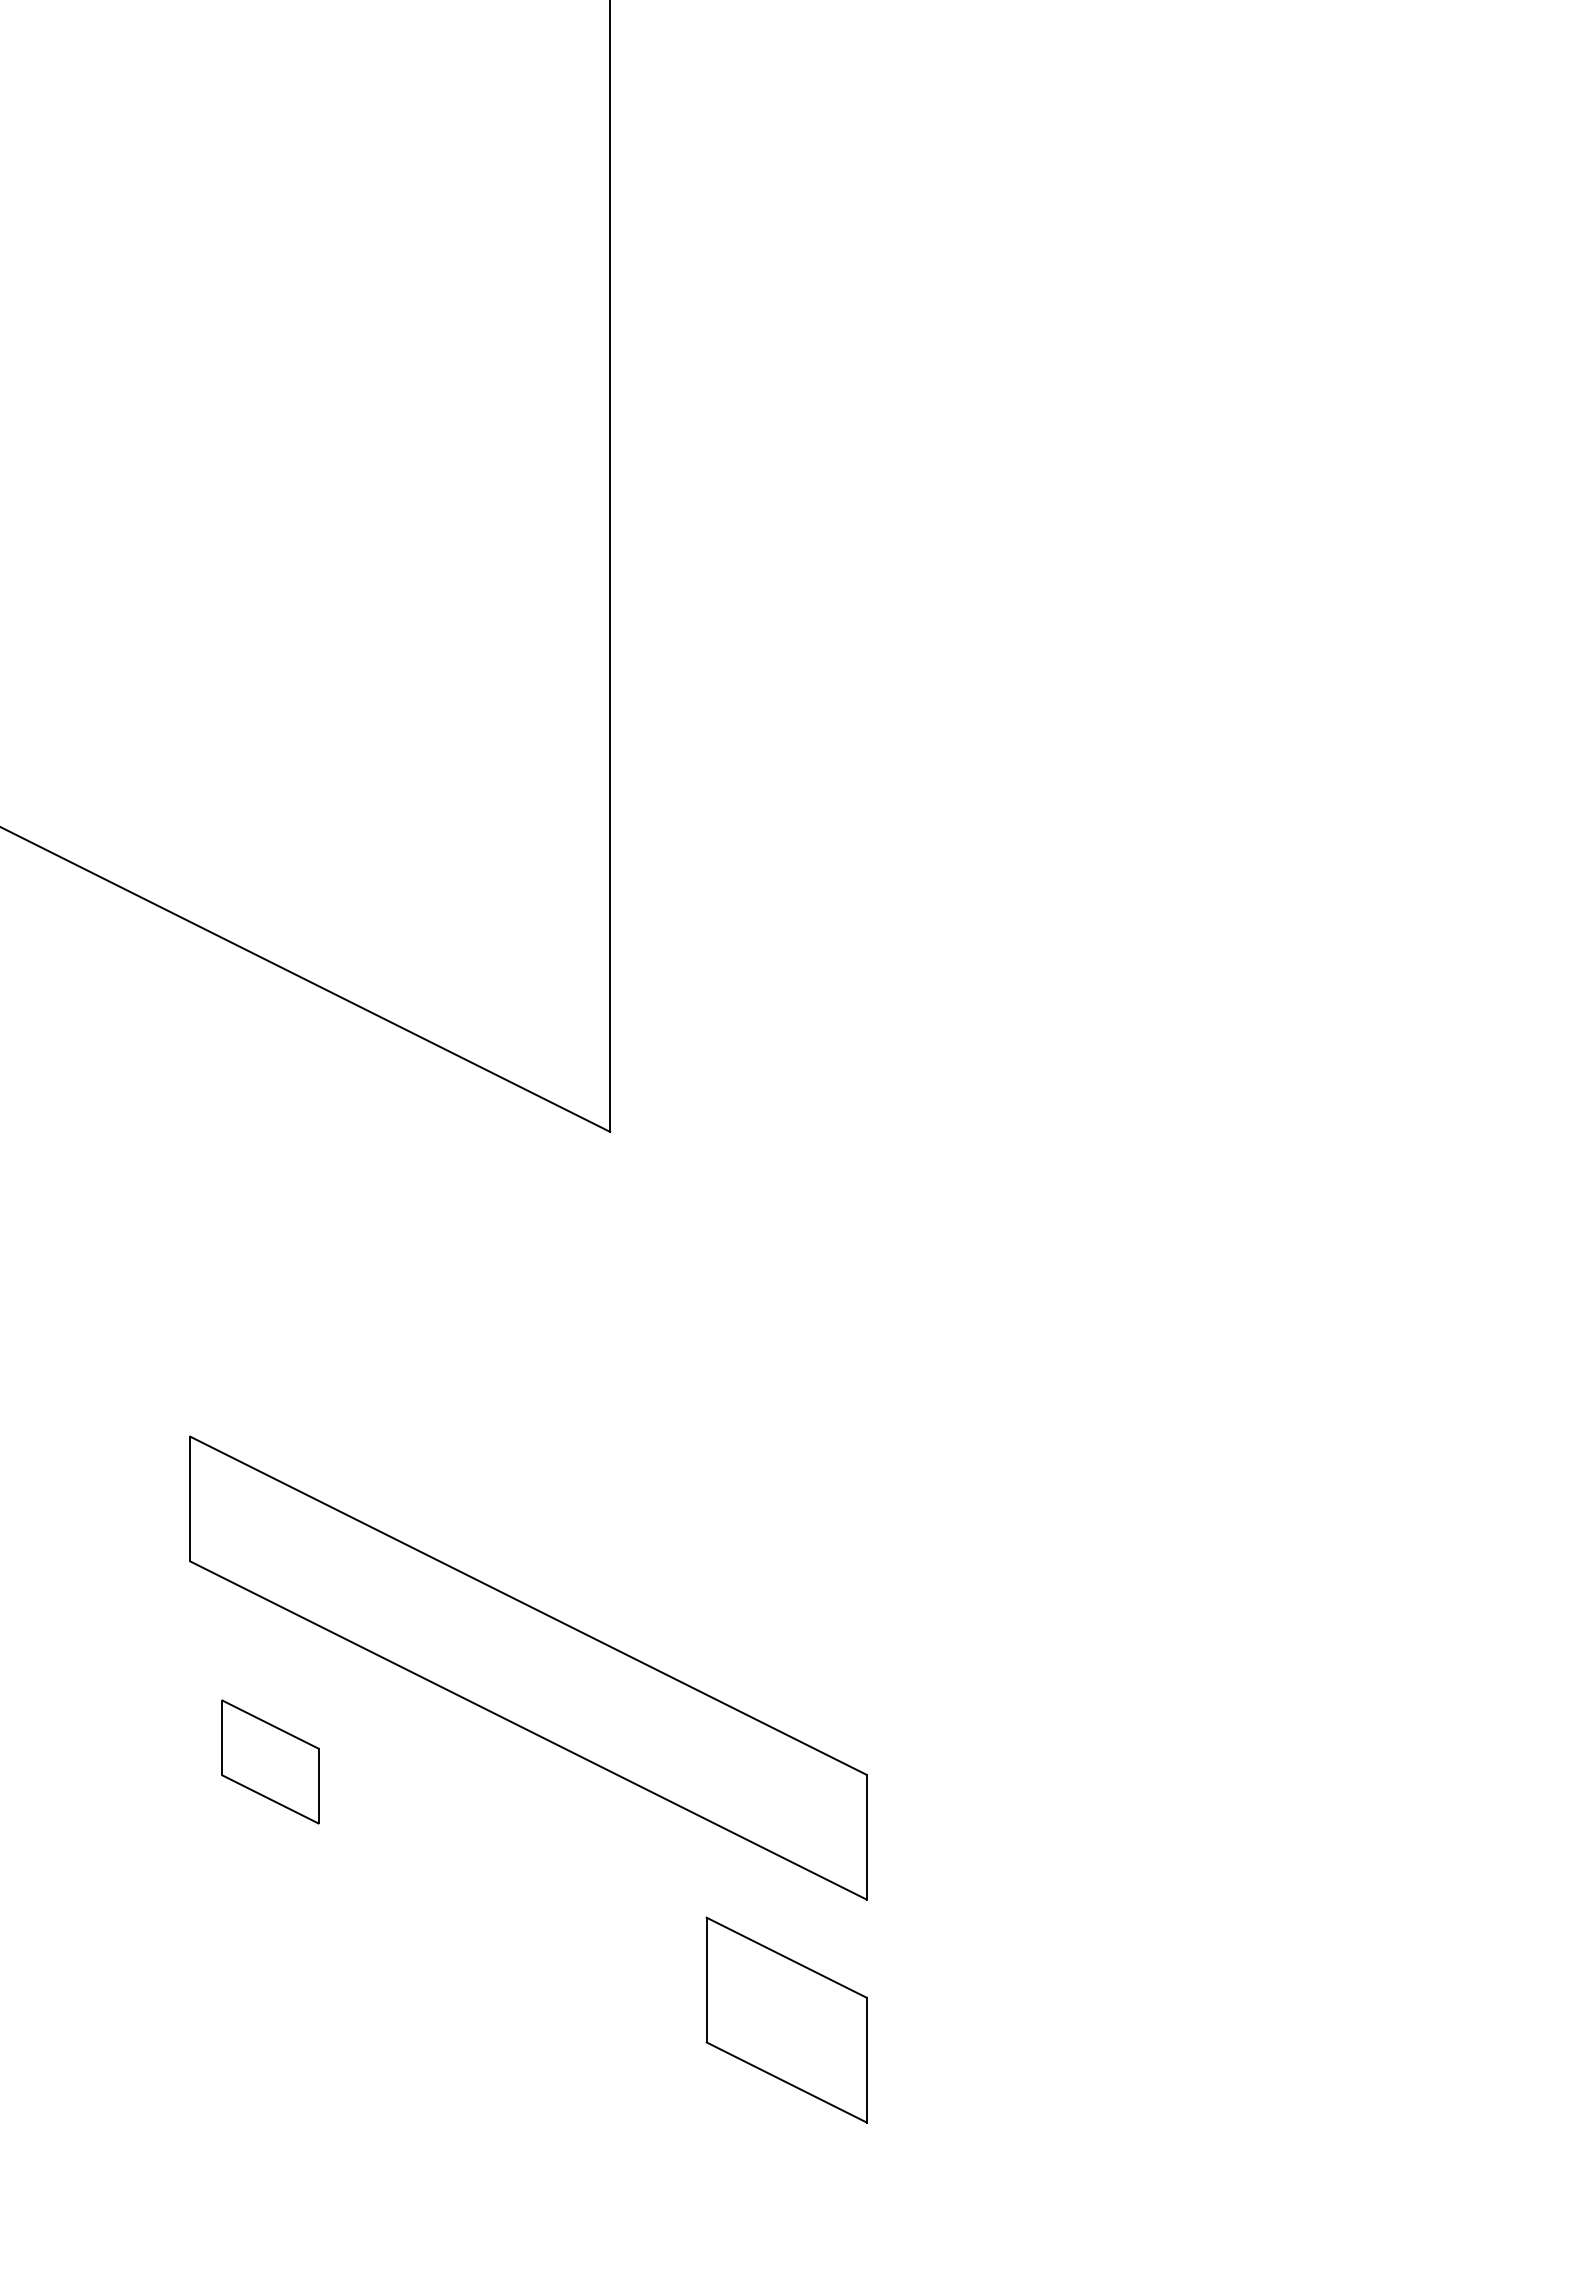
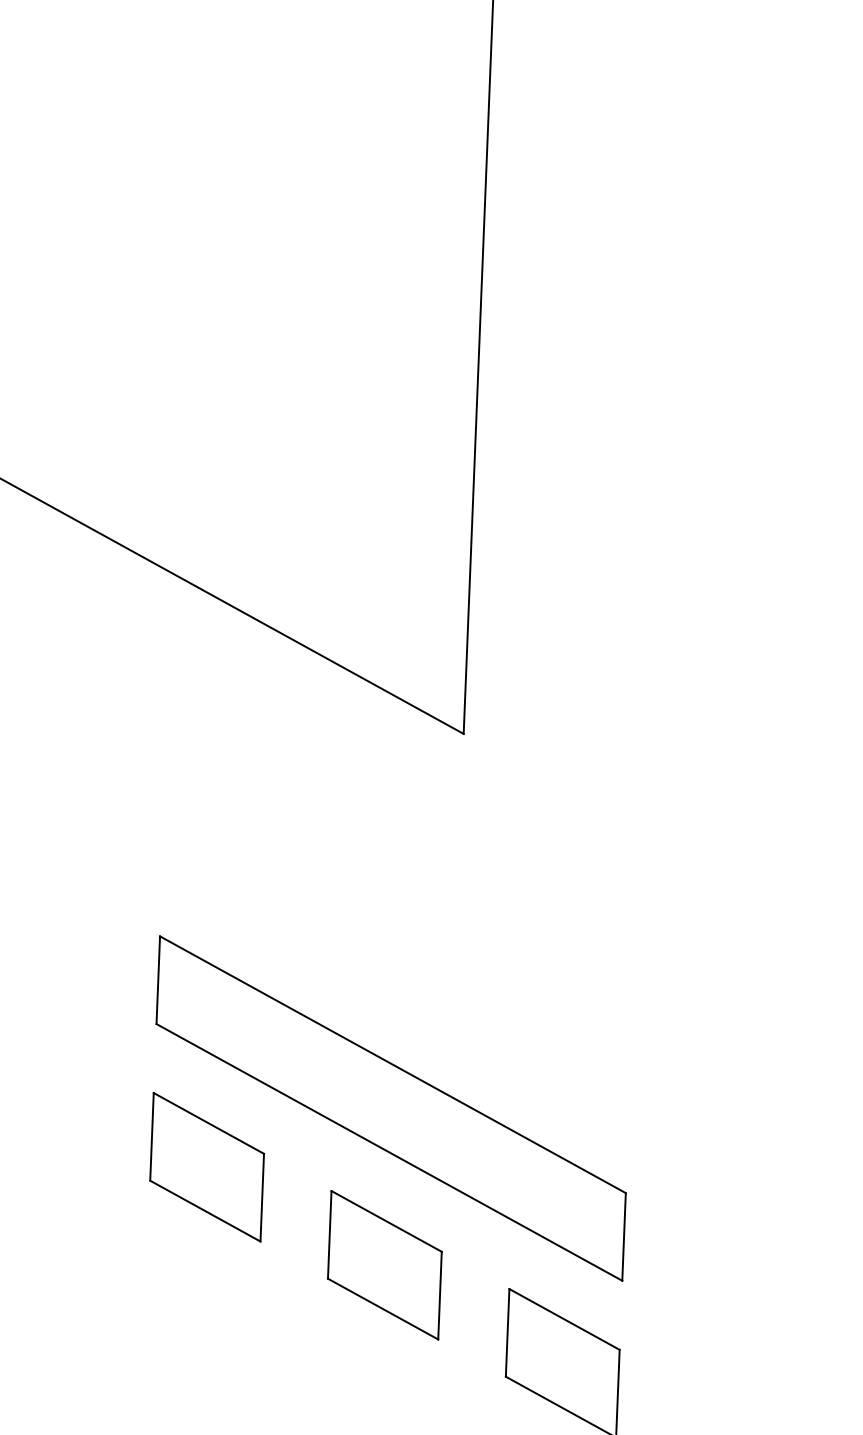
part: (270, 1761) -> (207, 1166), size x1.67
part: (528, 1890) -> (384, 1264), added

